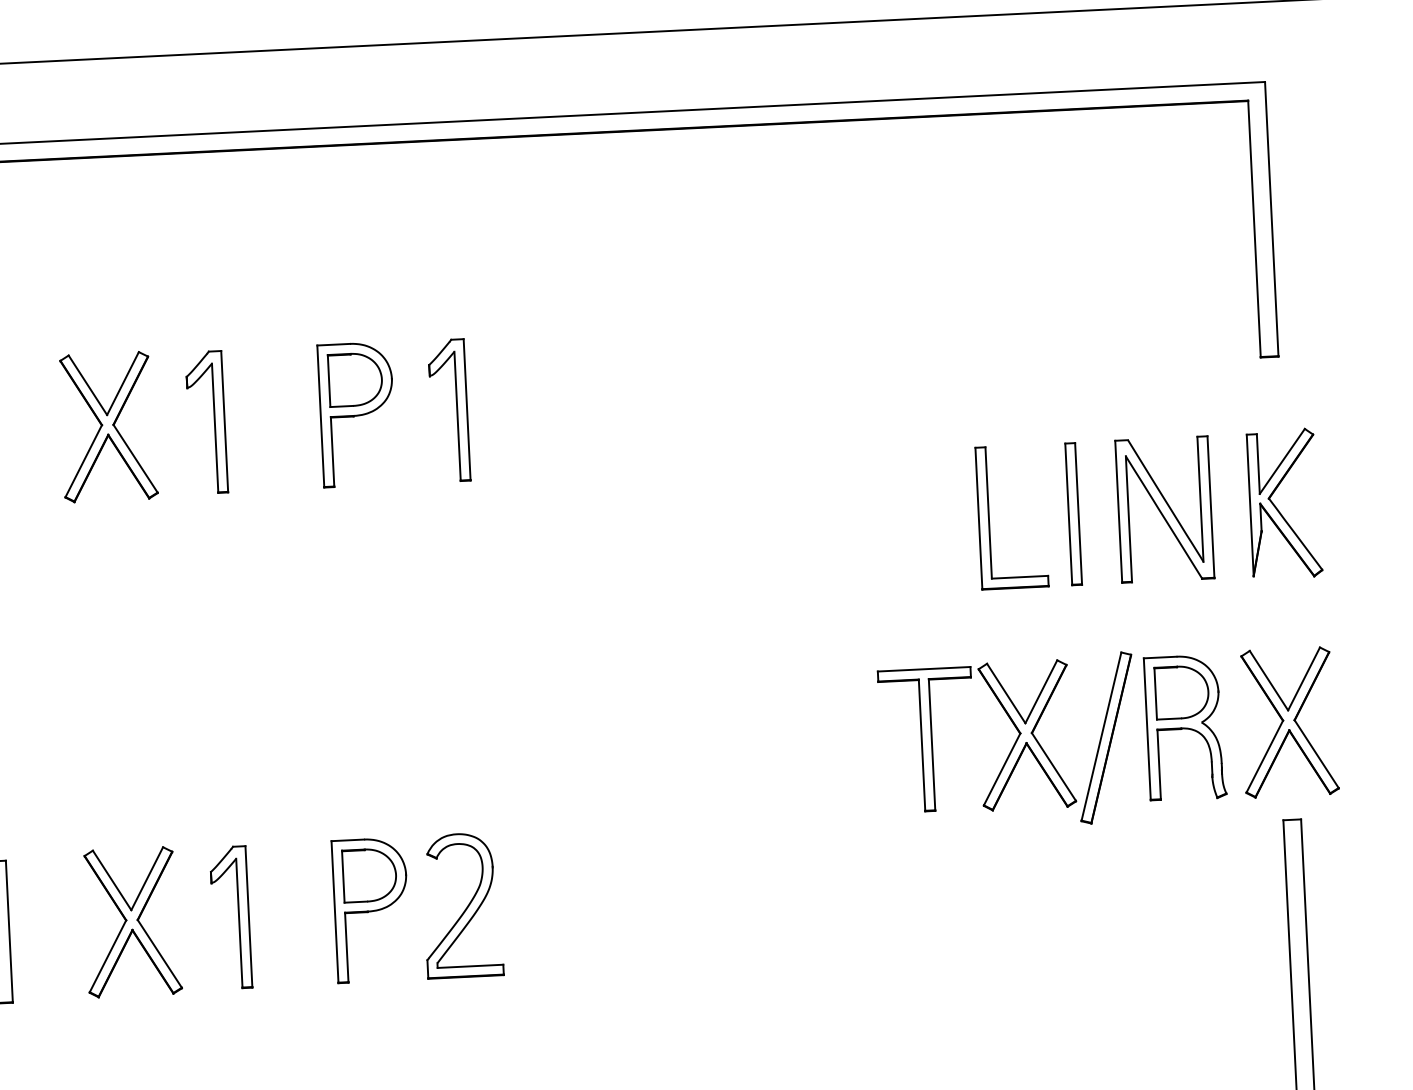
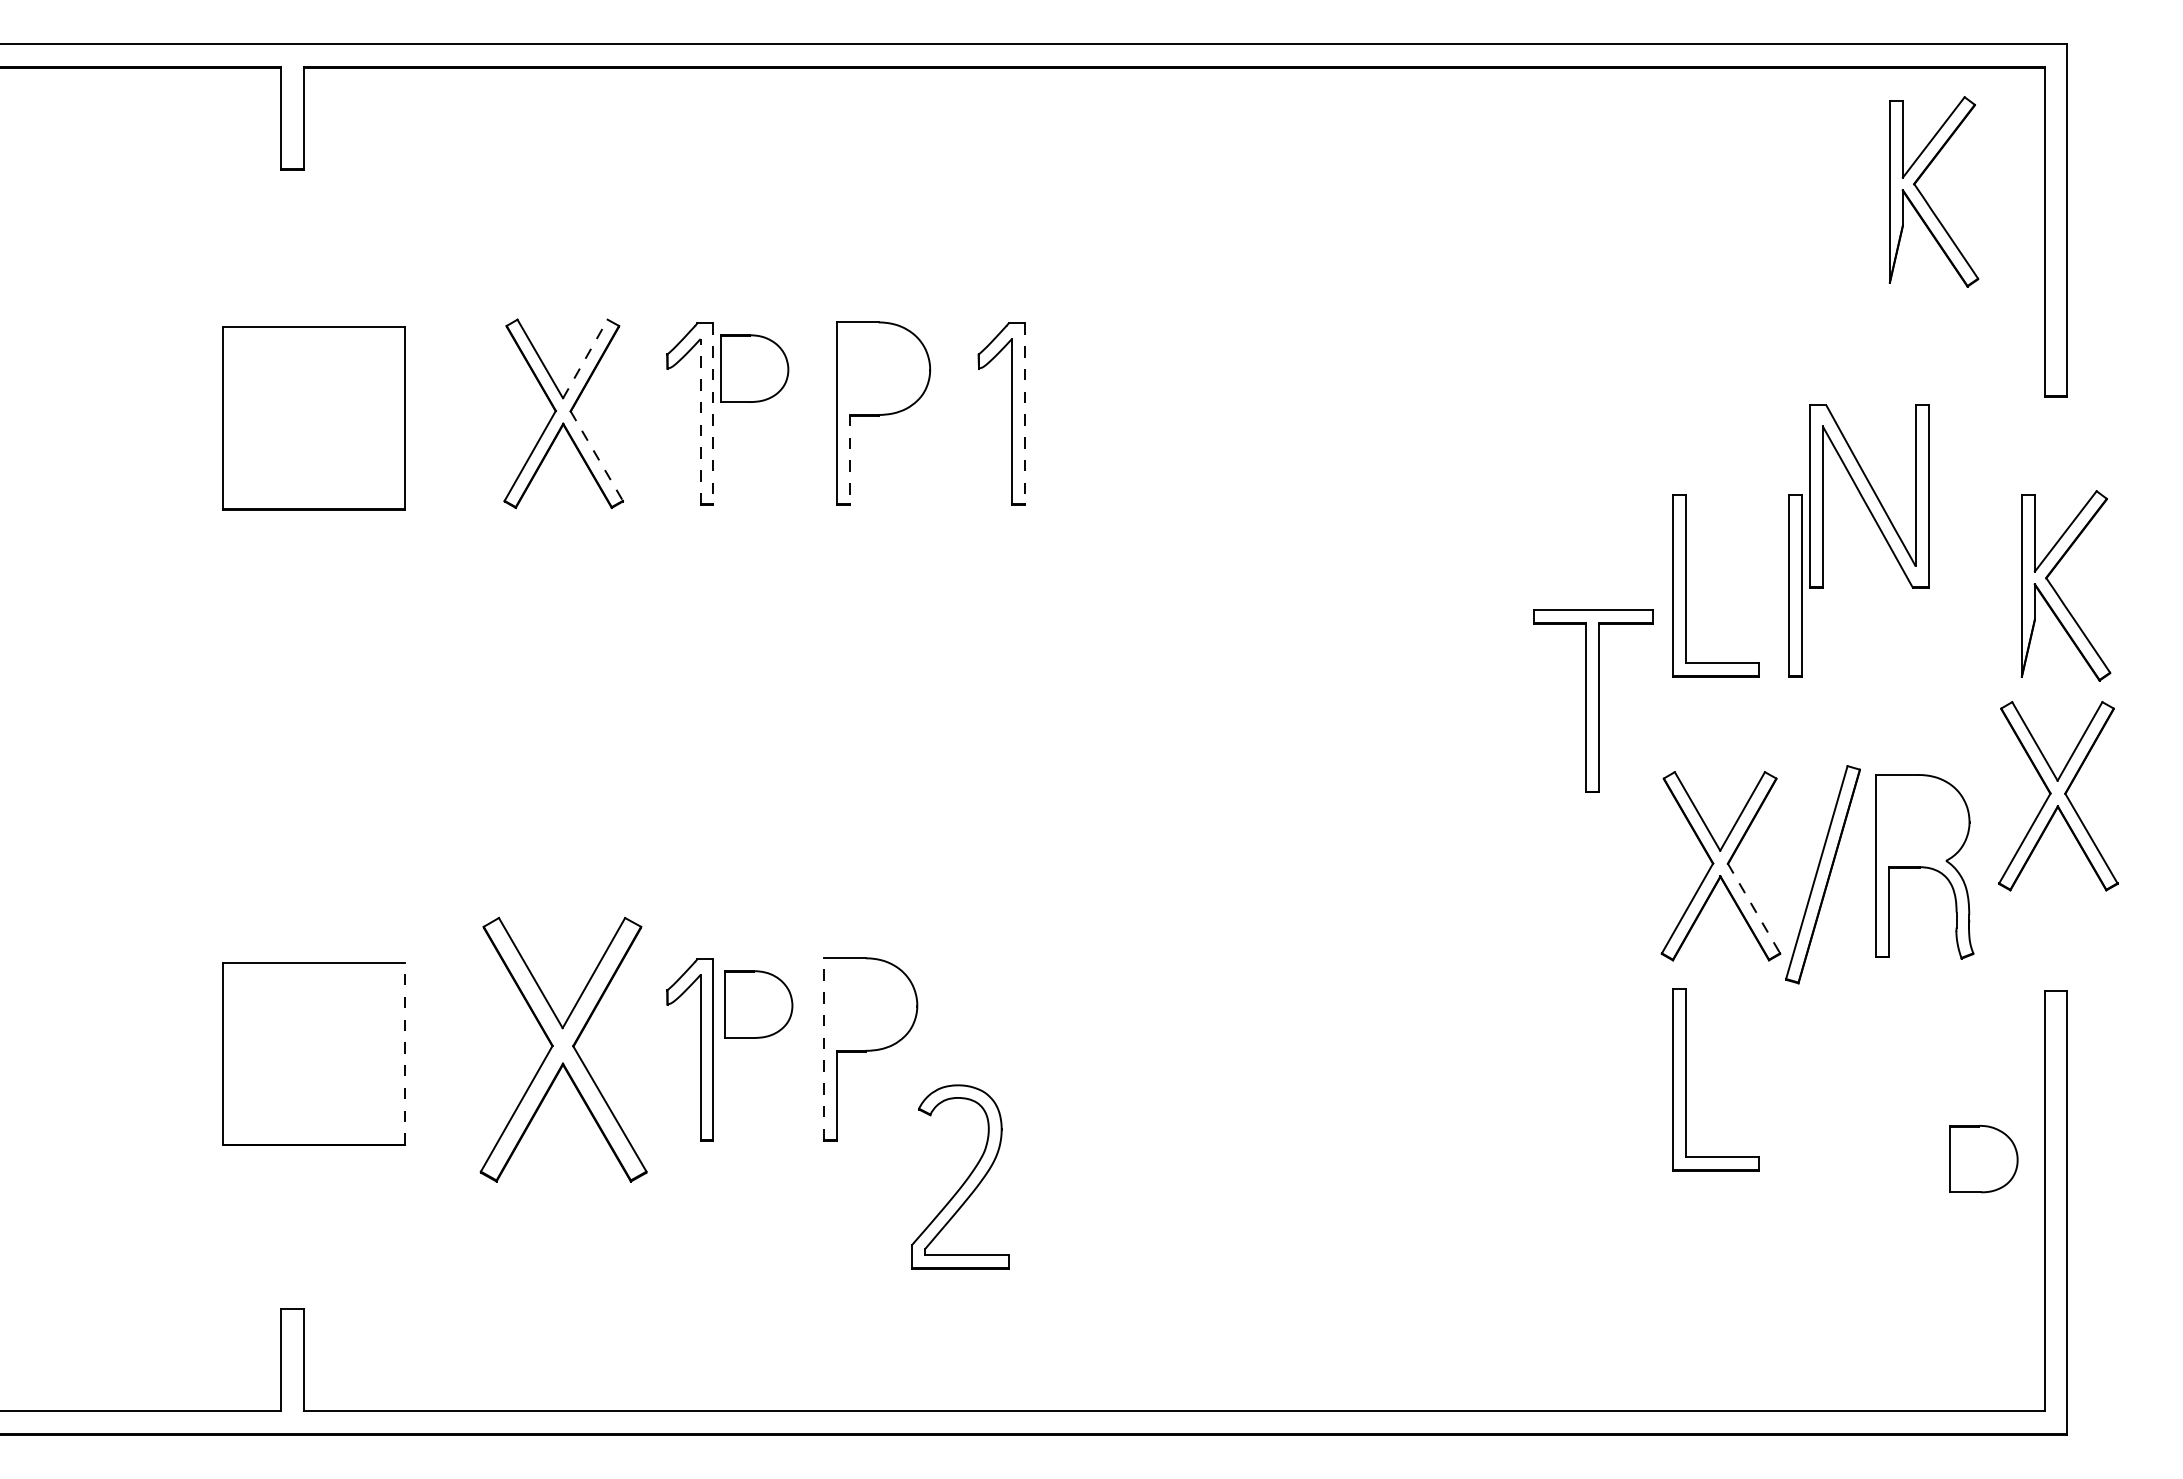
part: (1160, 207) -> (1925, 198), added
part: (355, 379) -> (754, 368), moved
line: (123, 383) -> (585, 358), solid -> dashed
line: (467, 410) -> (1024, 414), solid -> dashed
line: (224, 421) -> (713, 414), solid -> dashed
line: (215, 427) -> (700, 421), solid -> dashed
line: (332, 451) -> (849, 459), solid -> dashed
line: (135, 459) -> (596, 456), solid -> dashed
part: (1165, 509) -> (1869, 496), moved
part: (1181, 692) -> (1983, 1159), moved
part: (1289, 722) -> (2058, 796), moved
part: (927, 739) -> (1593, 700), moved
line: (1053, 766) -> (1753, 908), solid -> dashed
part: (369, 875) -> (758, 1004), moved
part: (1007, 902) -> (1686, 1079), added
part: (462, 905) -> (960, 1176), moved
line: (334, 912) -> (823, 1049), solid -> dashed
part: (132, 922) -> (563, 1049), size x1.4
line: (9, 931) -> (405, 1053), solid -> dashed

